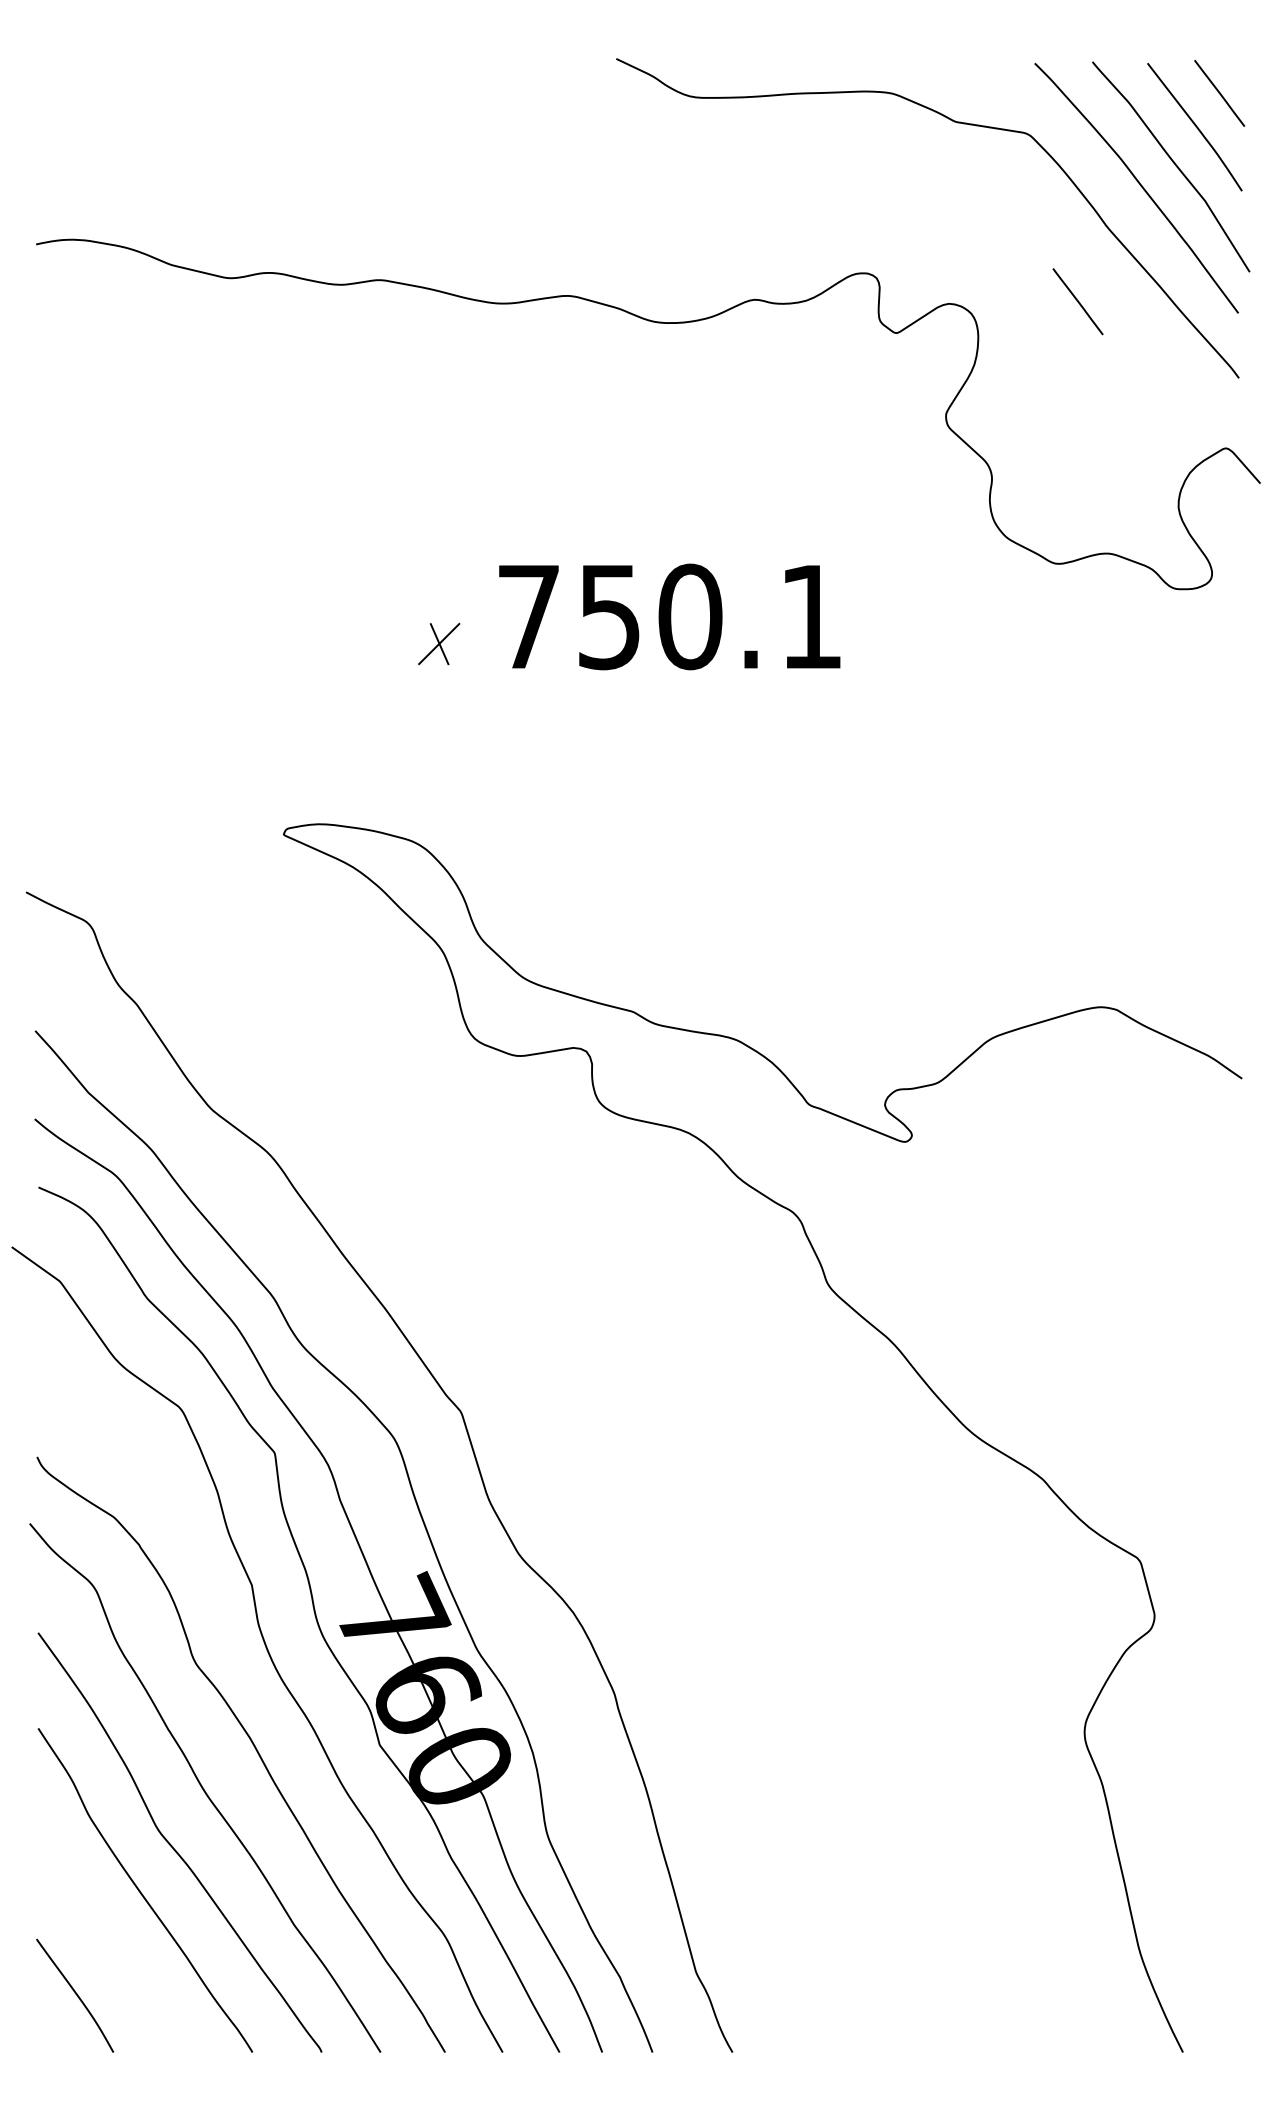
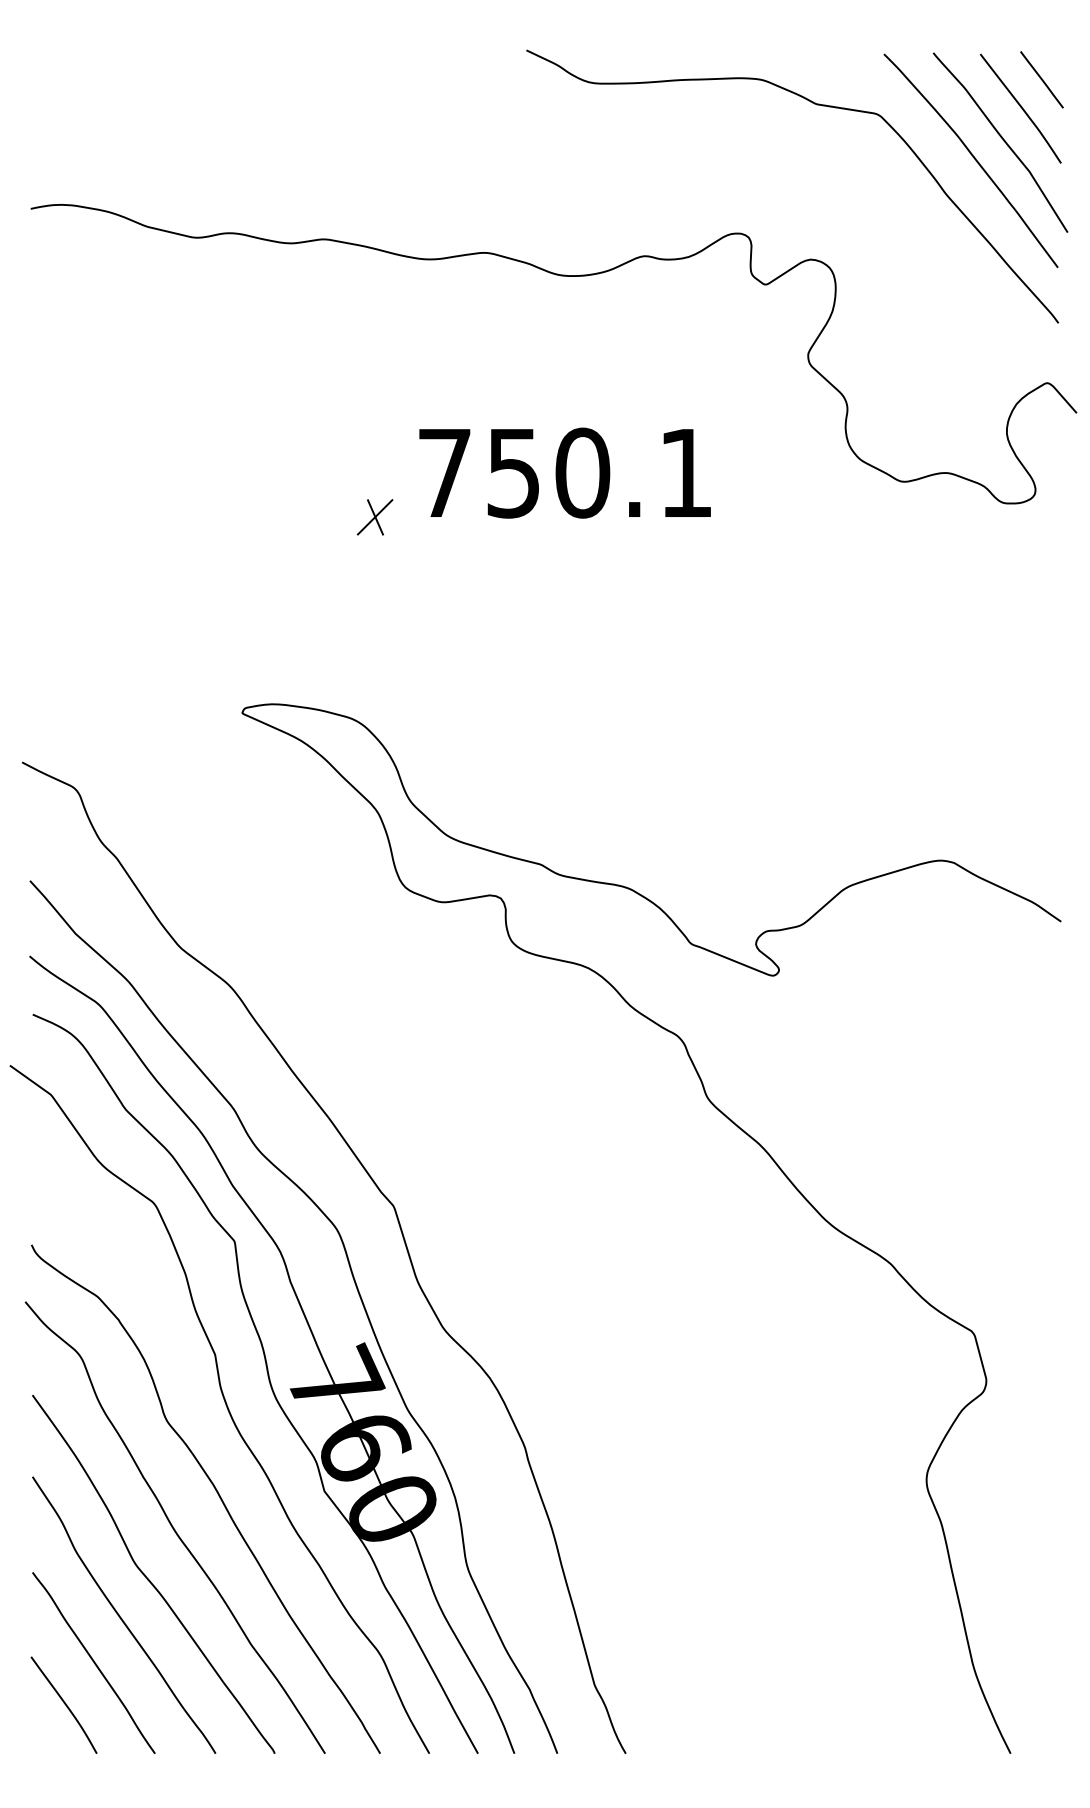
line: (1077, 301) -> (920, 257), removed
text: (669, 616) -> (564, 472), moved
part: (438, 644) -> (374, 517), moved
curve: (109, 1945) -> (93, 1662), added

